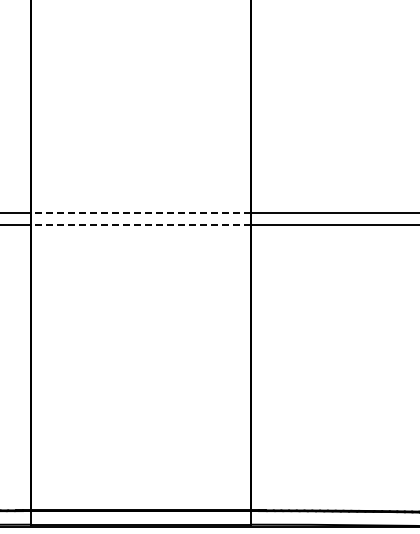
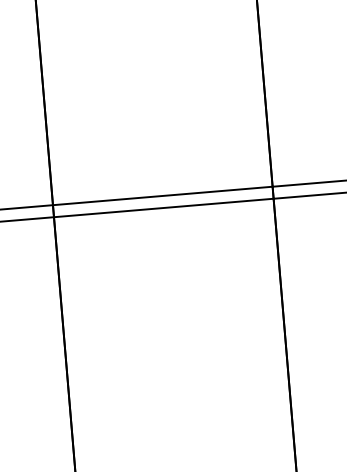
line: (140, 213) -> (162, 196), dashed -> solid
line: (140, 225) -> (163, 208), dashed -> solid

